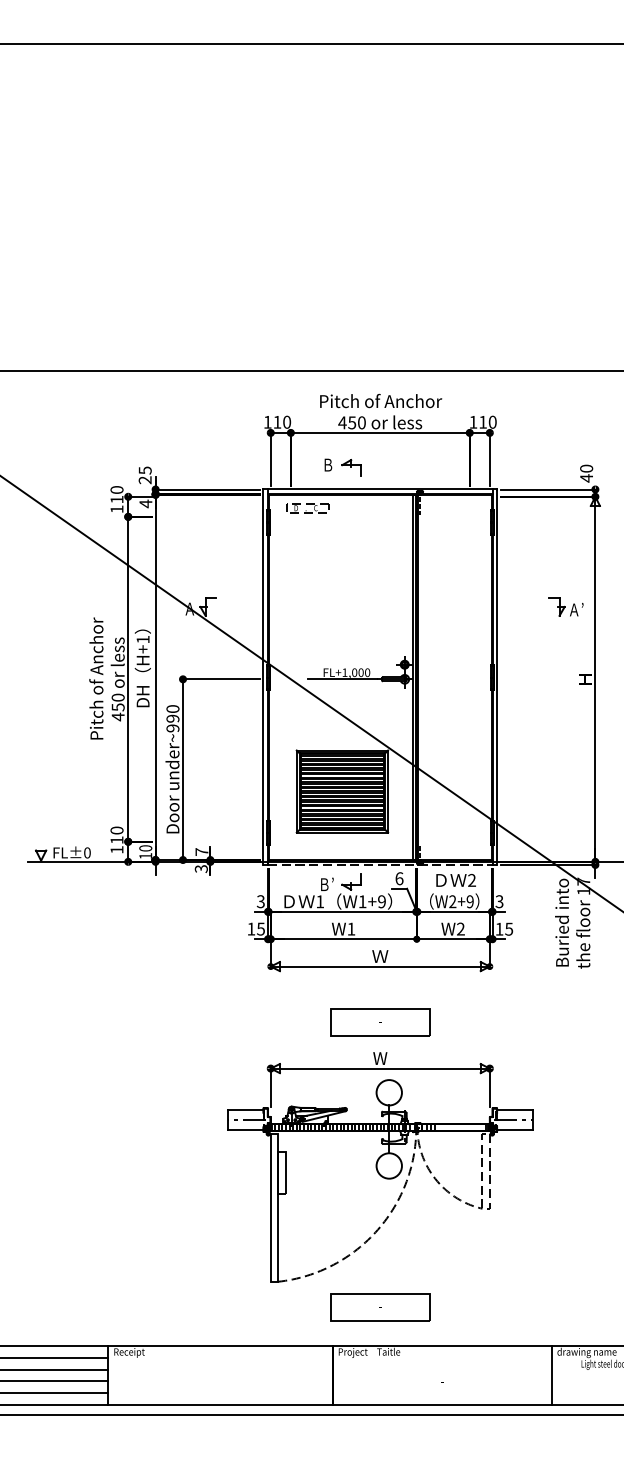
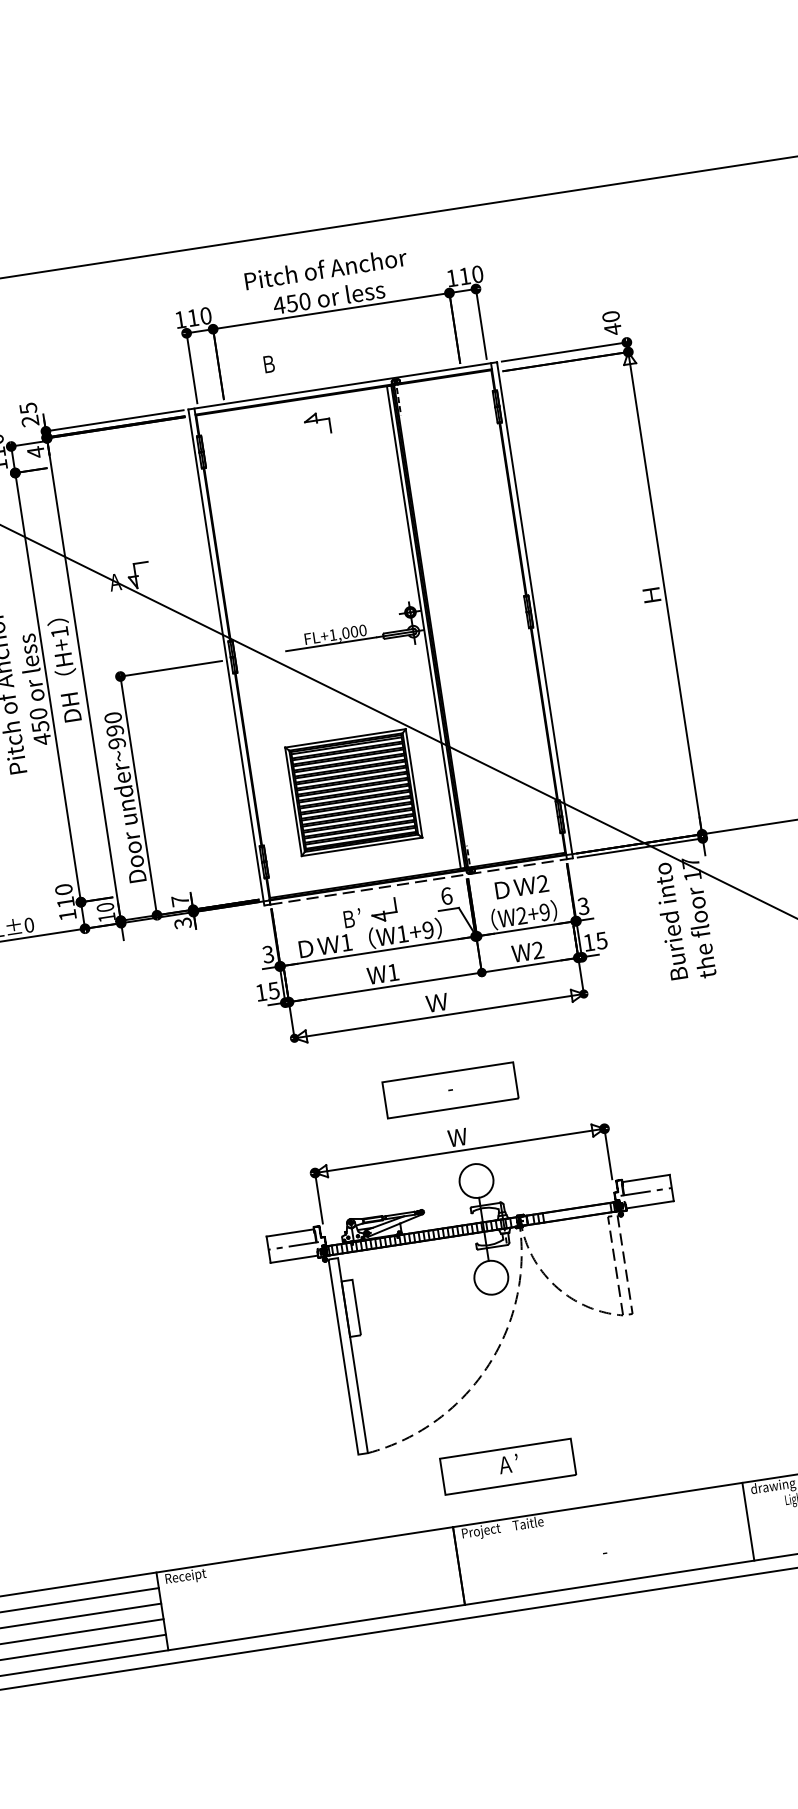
part: (351, 467) -> (317, 423), moved
part: (307, 508) -> (250, 425), removed
part: (565, 606) -> (611, 503), removed
text: (380, 1305) -> (507, 1463), - -> Ａ’

